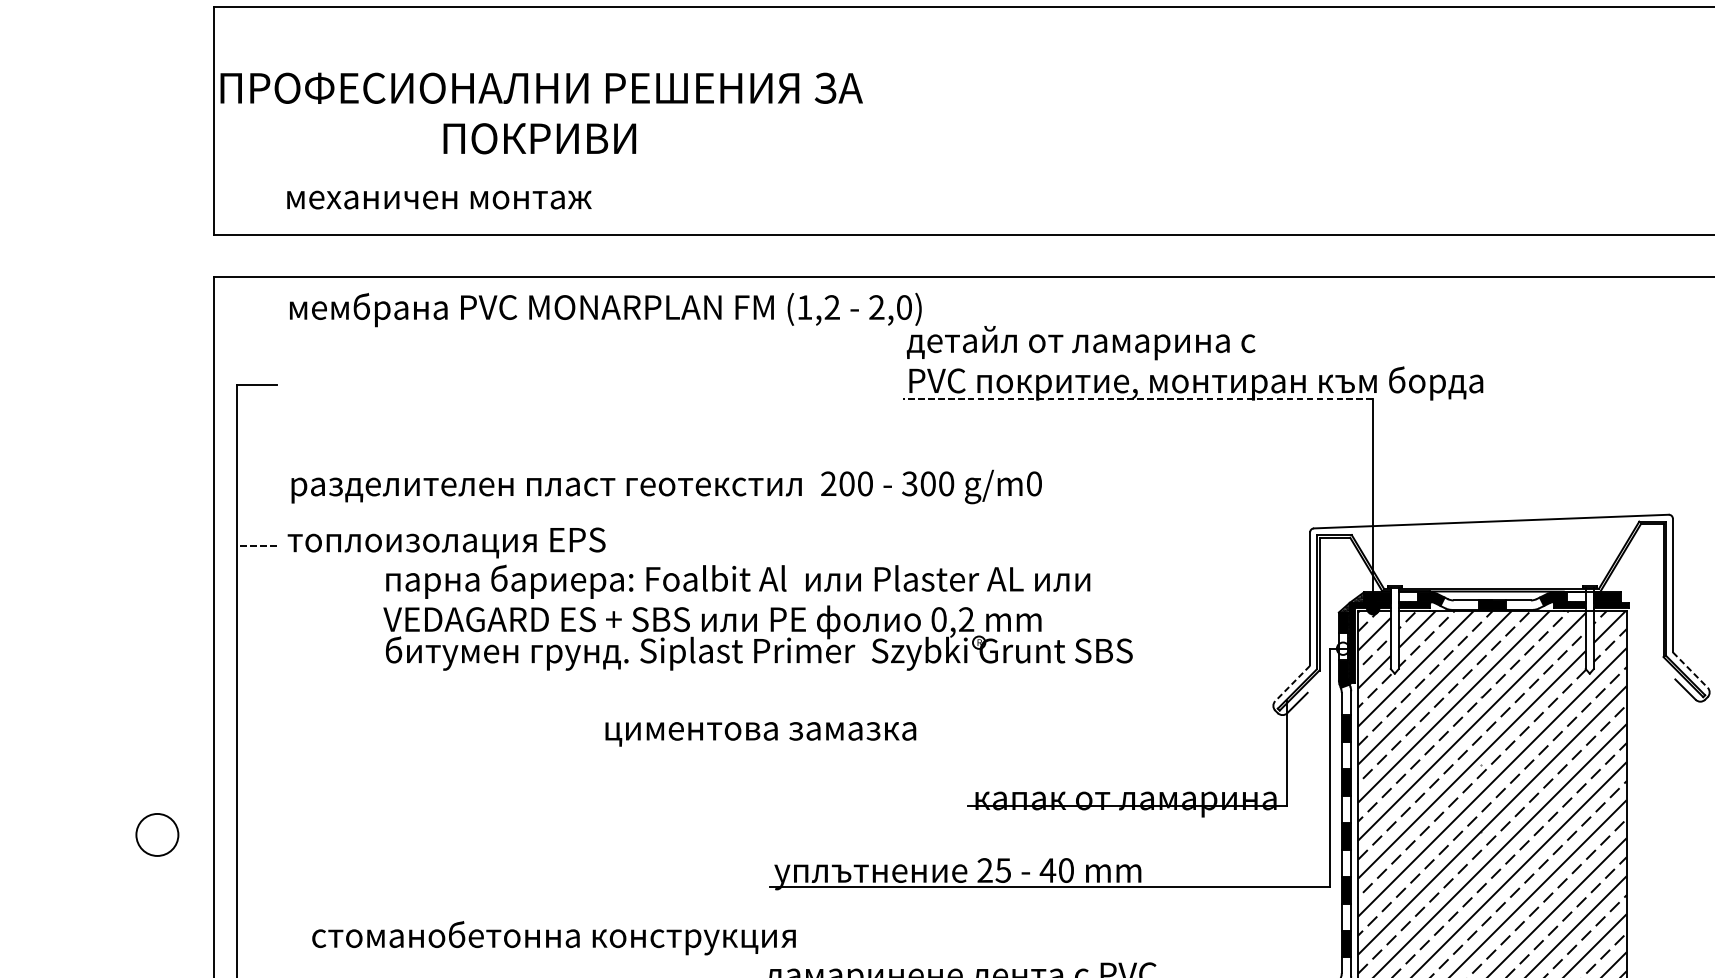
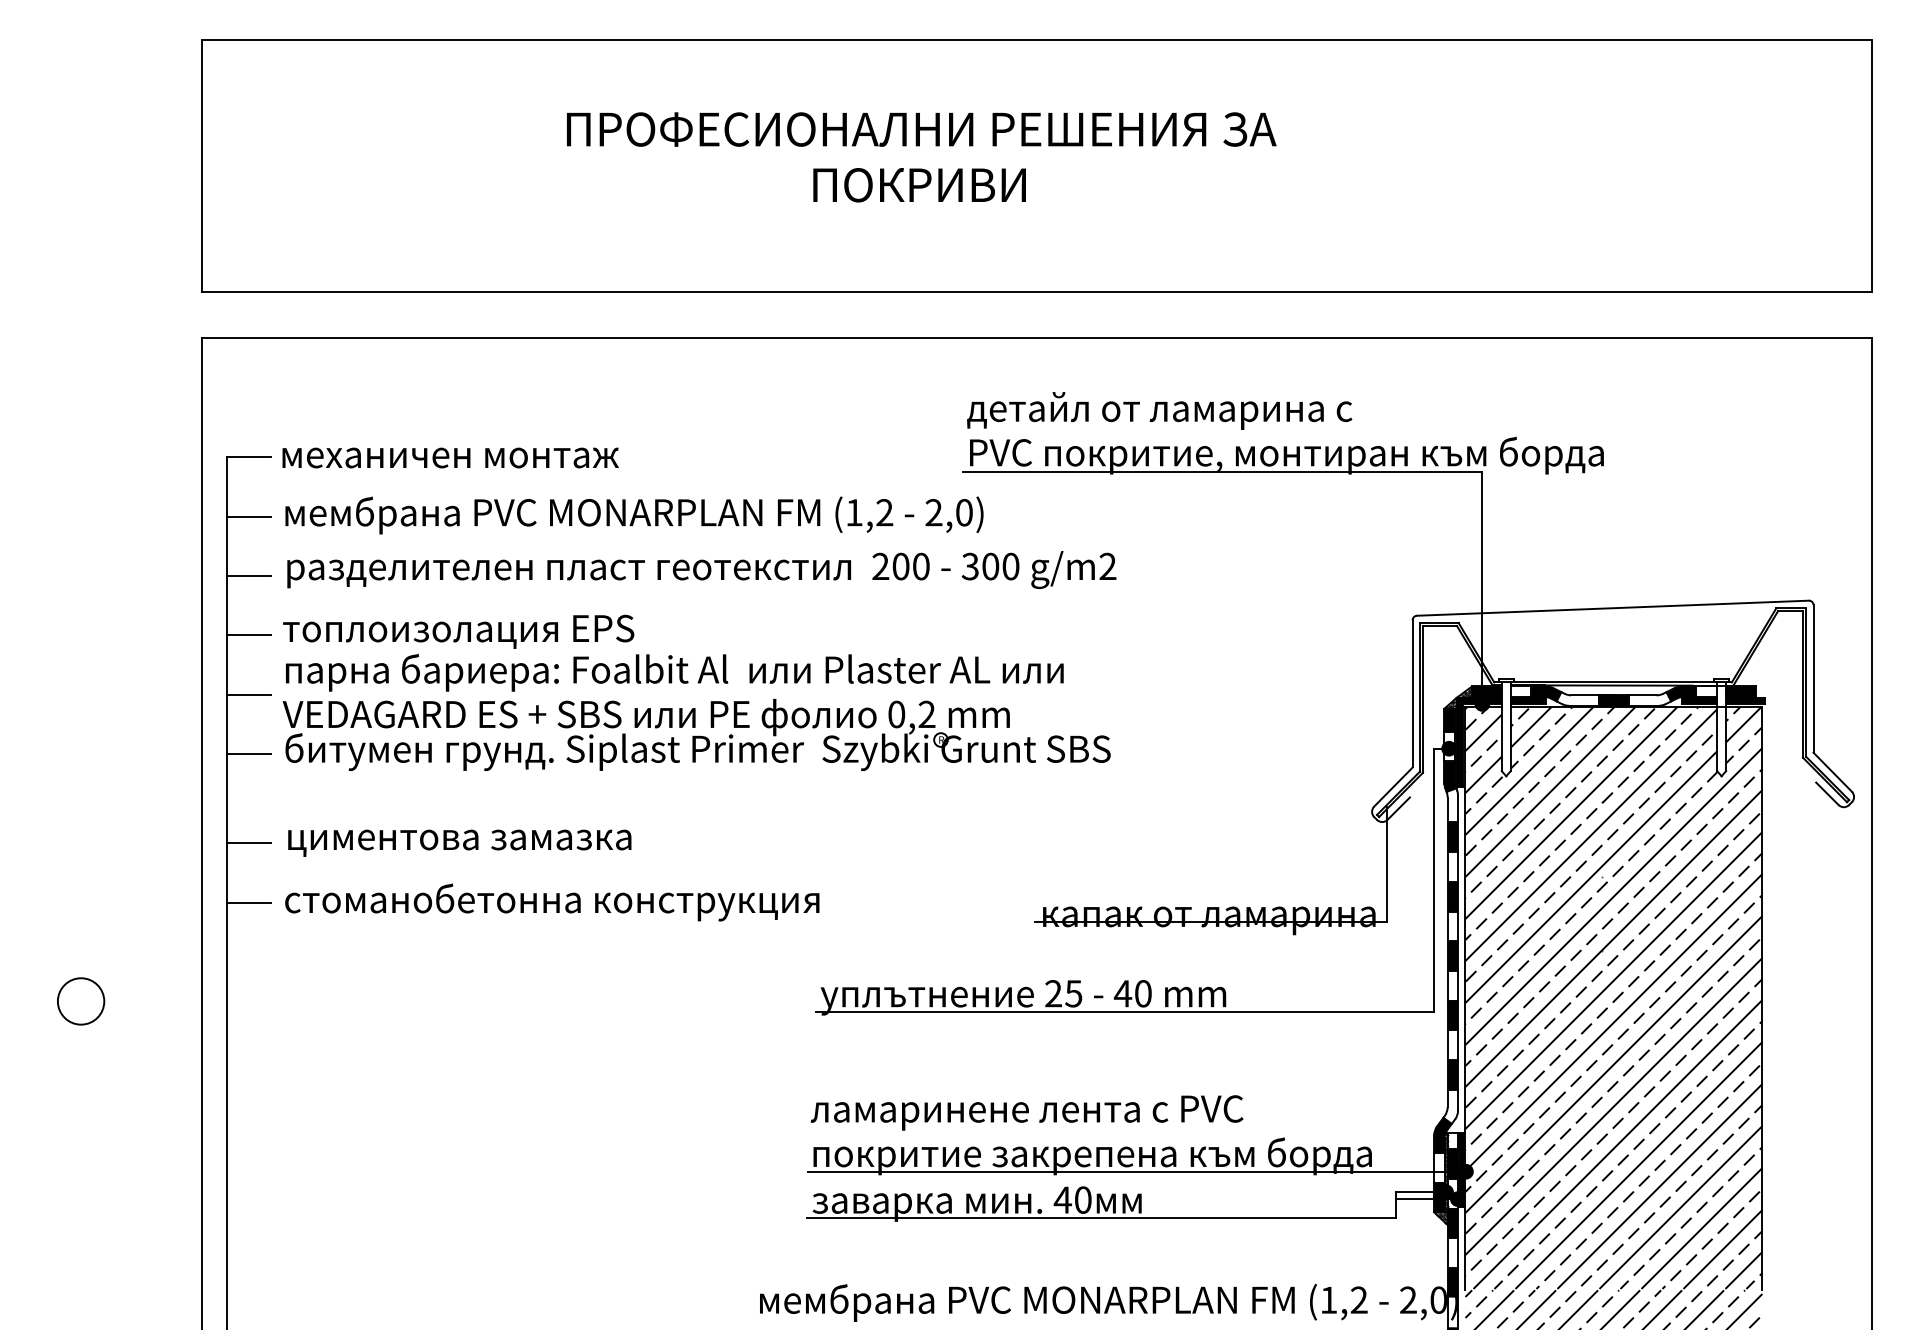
text: (541, 113) -> (921, 157), moved
text: (439, 199) -> (450, 457), moved
text: (605, 310) -> (634, 515), moved
line: (1137, 398) -> (1222, 472), dashed -> solid
line: (256, 438) -> (248, 516), added
text: (1033, 483) -> (1107, 566), g/m0 -> g/m2
line: (256, 492) -> (248, 576), added
line: (257, 546) -> (249, 635), dashed -> solid
line: (256, 599) -> (248, 694), added
part: (757, 616) -> (696, 711), moved
fill: (1342, 648) -> (1448, 748), added
line: (256, 653) -> (248, 754), added
line: (1691, 670) -> (1833, 772), dashed -> solid
line: (1292, 683) -> (1393, 787), dashed -> solid
text: (760, 733) -> (459, 842), moved
line: (256, 734) -> (248, 843), added
line: (256, 787) -> (248, 902), added
circle: (157, 835) -> (81, 1001), moved
text: (554, 938) -> (552, 902), moved

